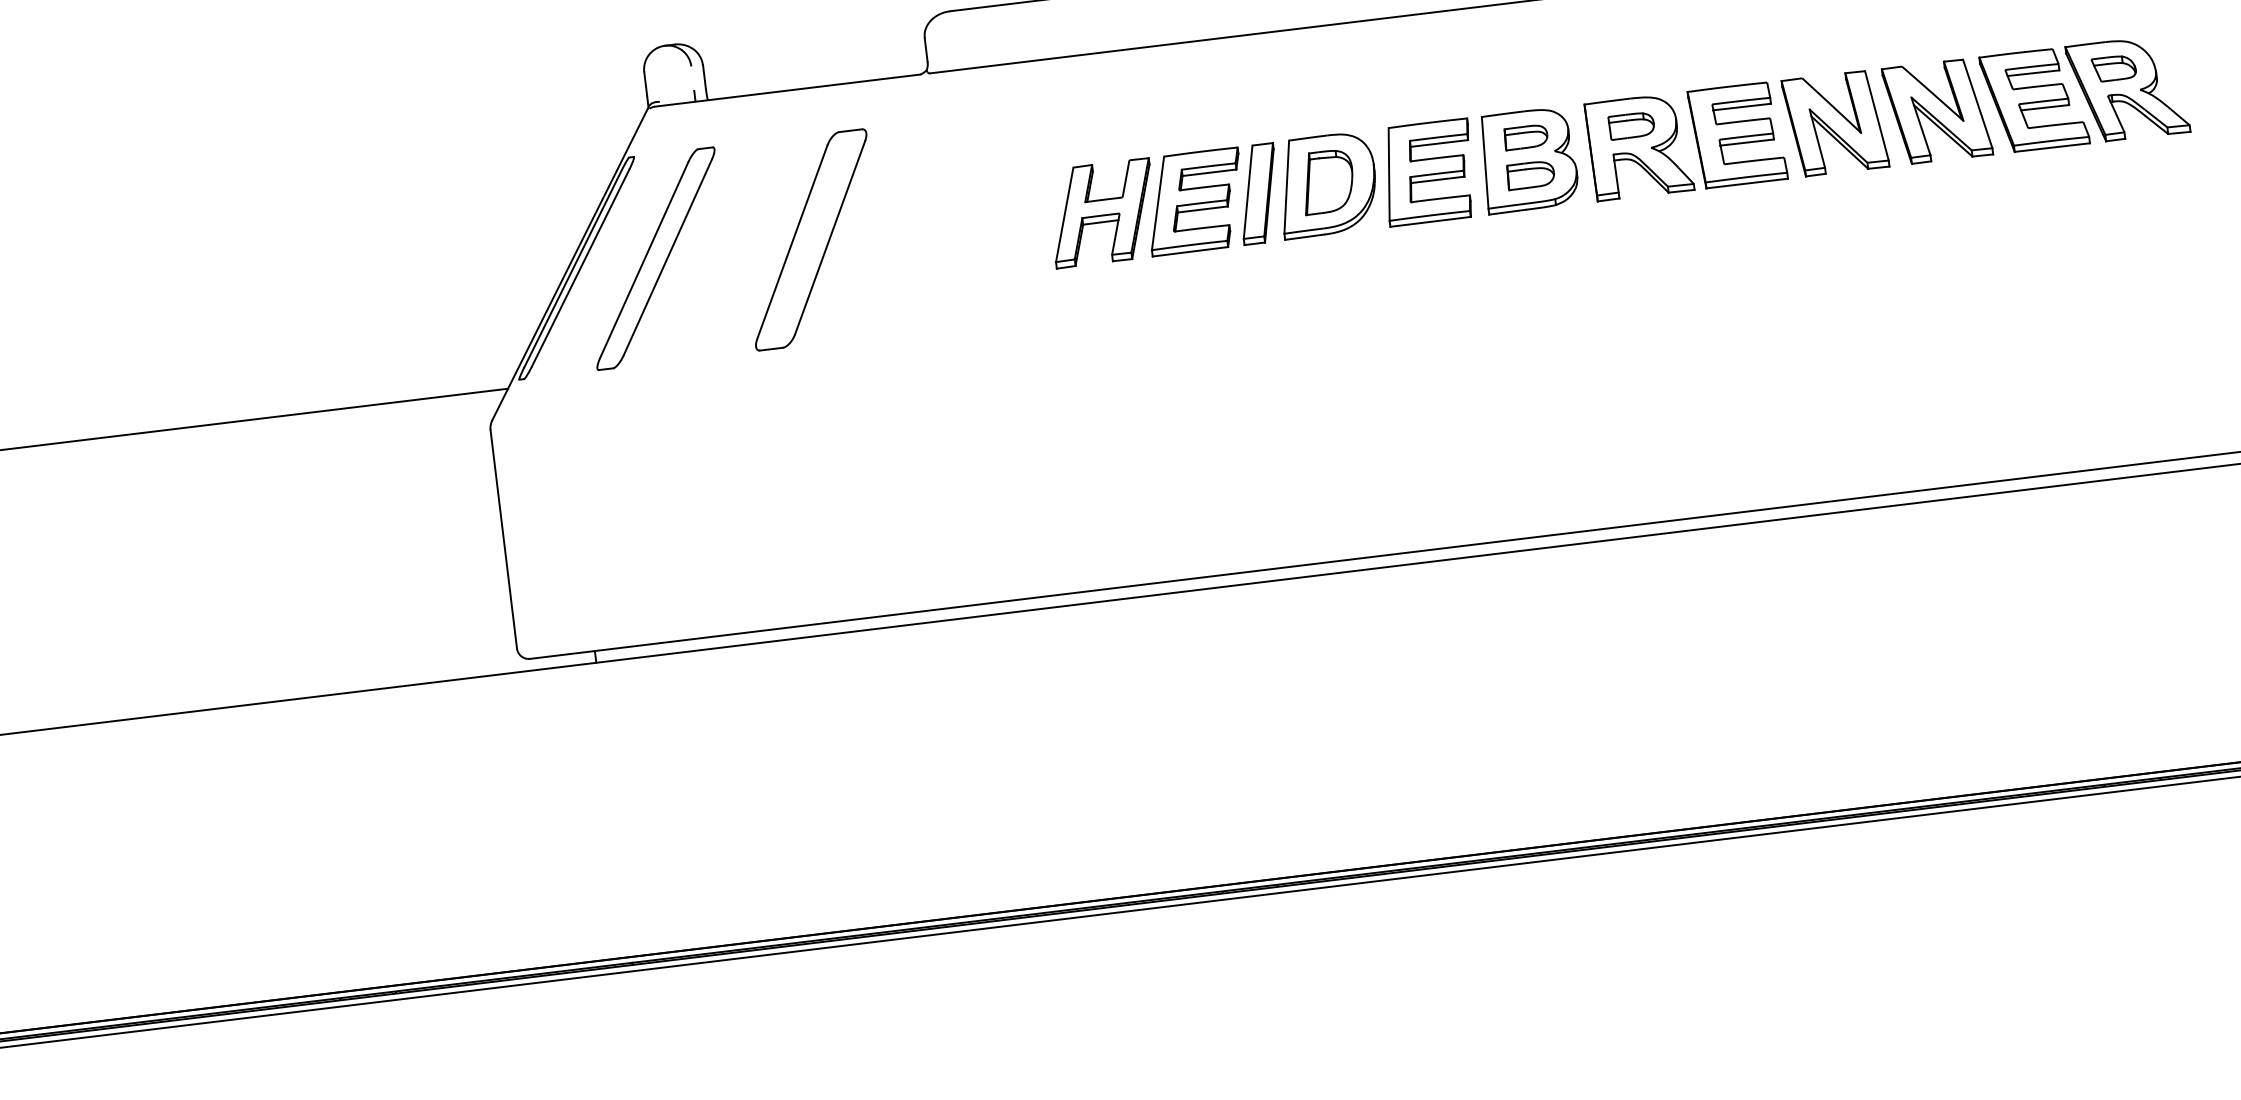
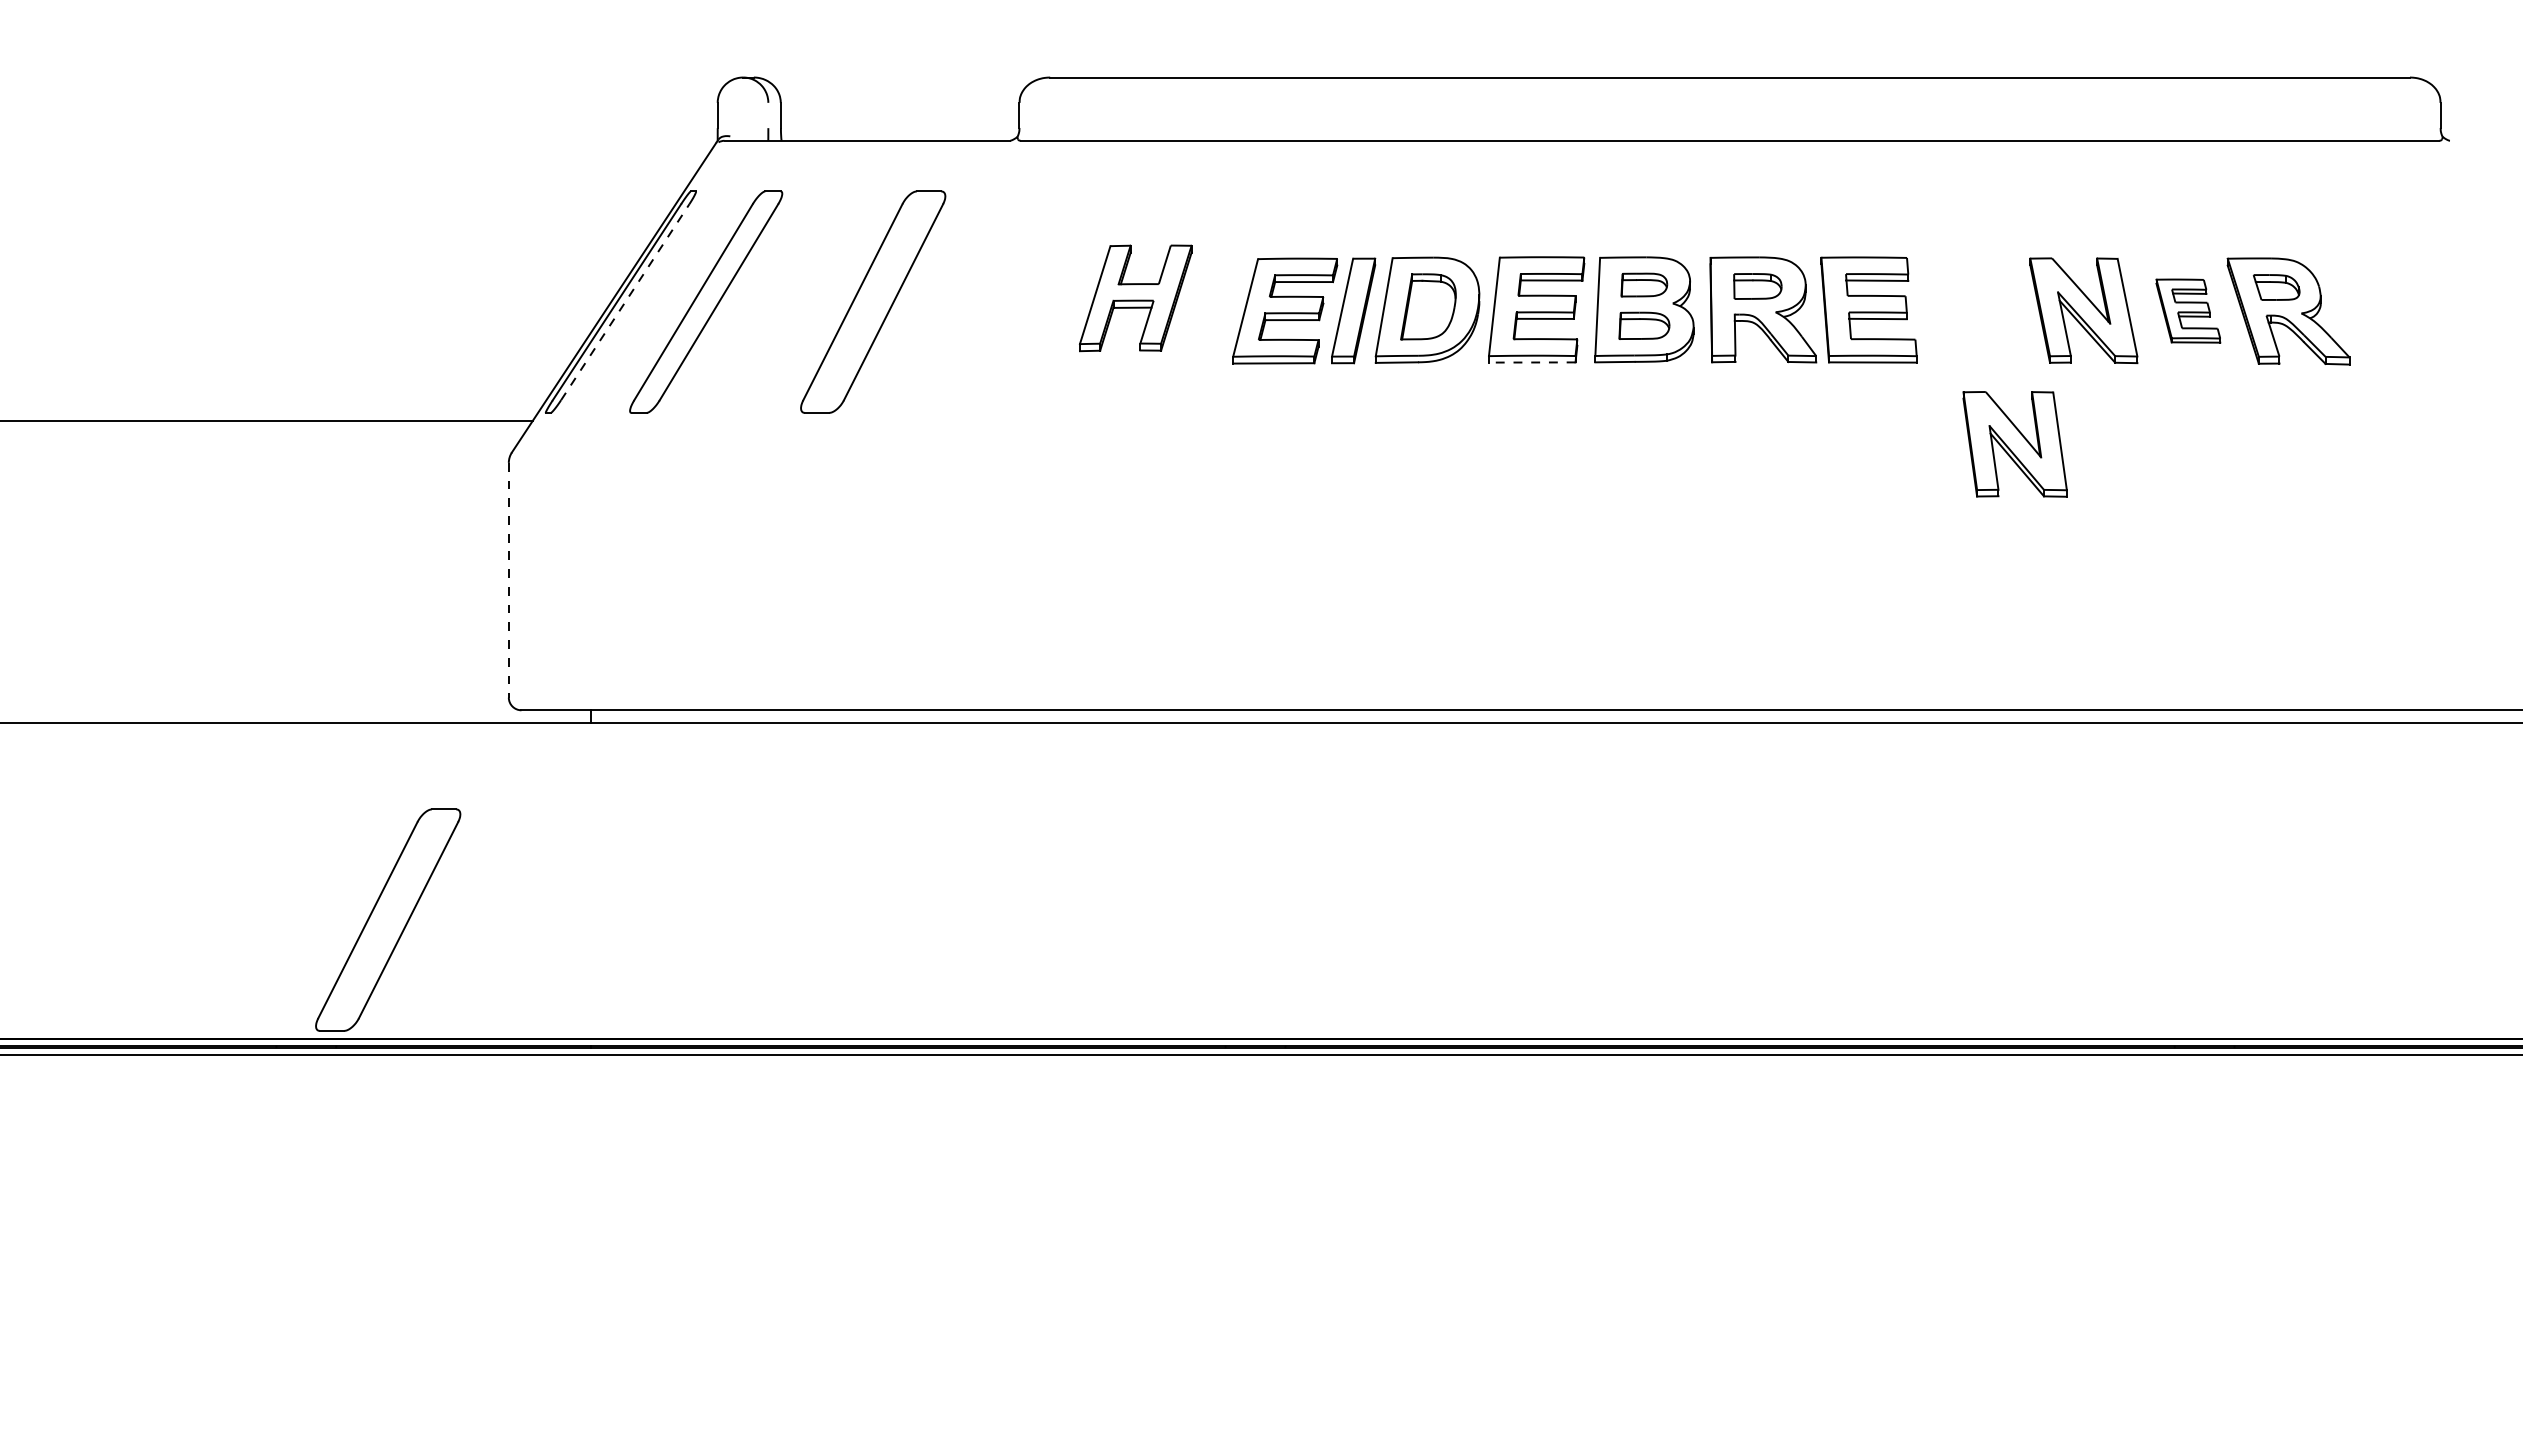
part: (2034, 99) -> (2188, 310), size x0.6
part: (1834, 123) -> (2014, 444), moved
part: (1102, 213) -> (1135, 298), moved
line: (1429, 221) -> (1531, 362), solid -> dashed
line: (580, 267) -> (625, 301), solid -> dashed
line: (503, 539) -> (508, 580), solid -> dashed
part: (430, 868) -> (388, 919), added

